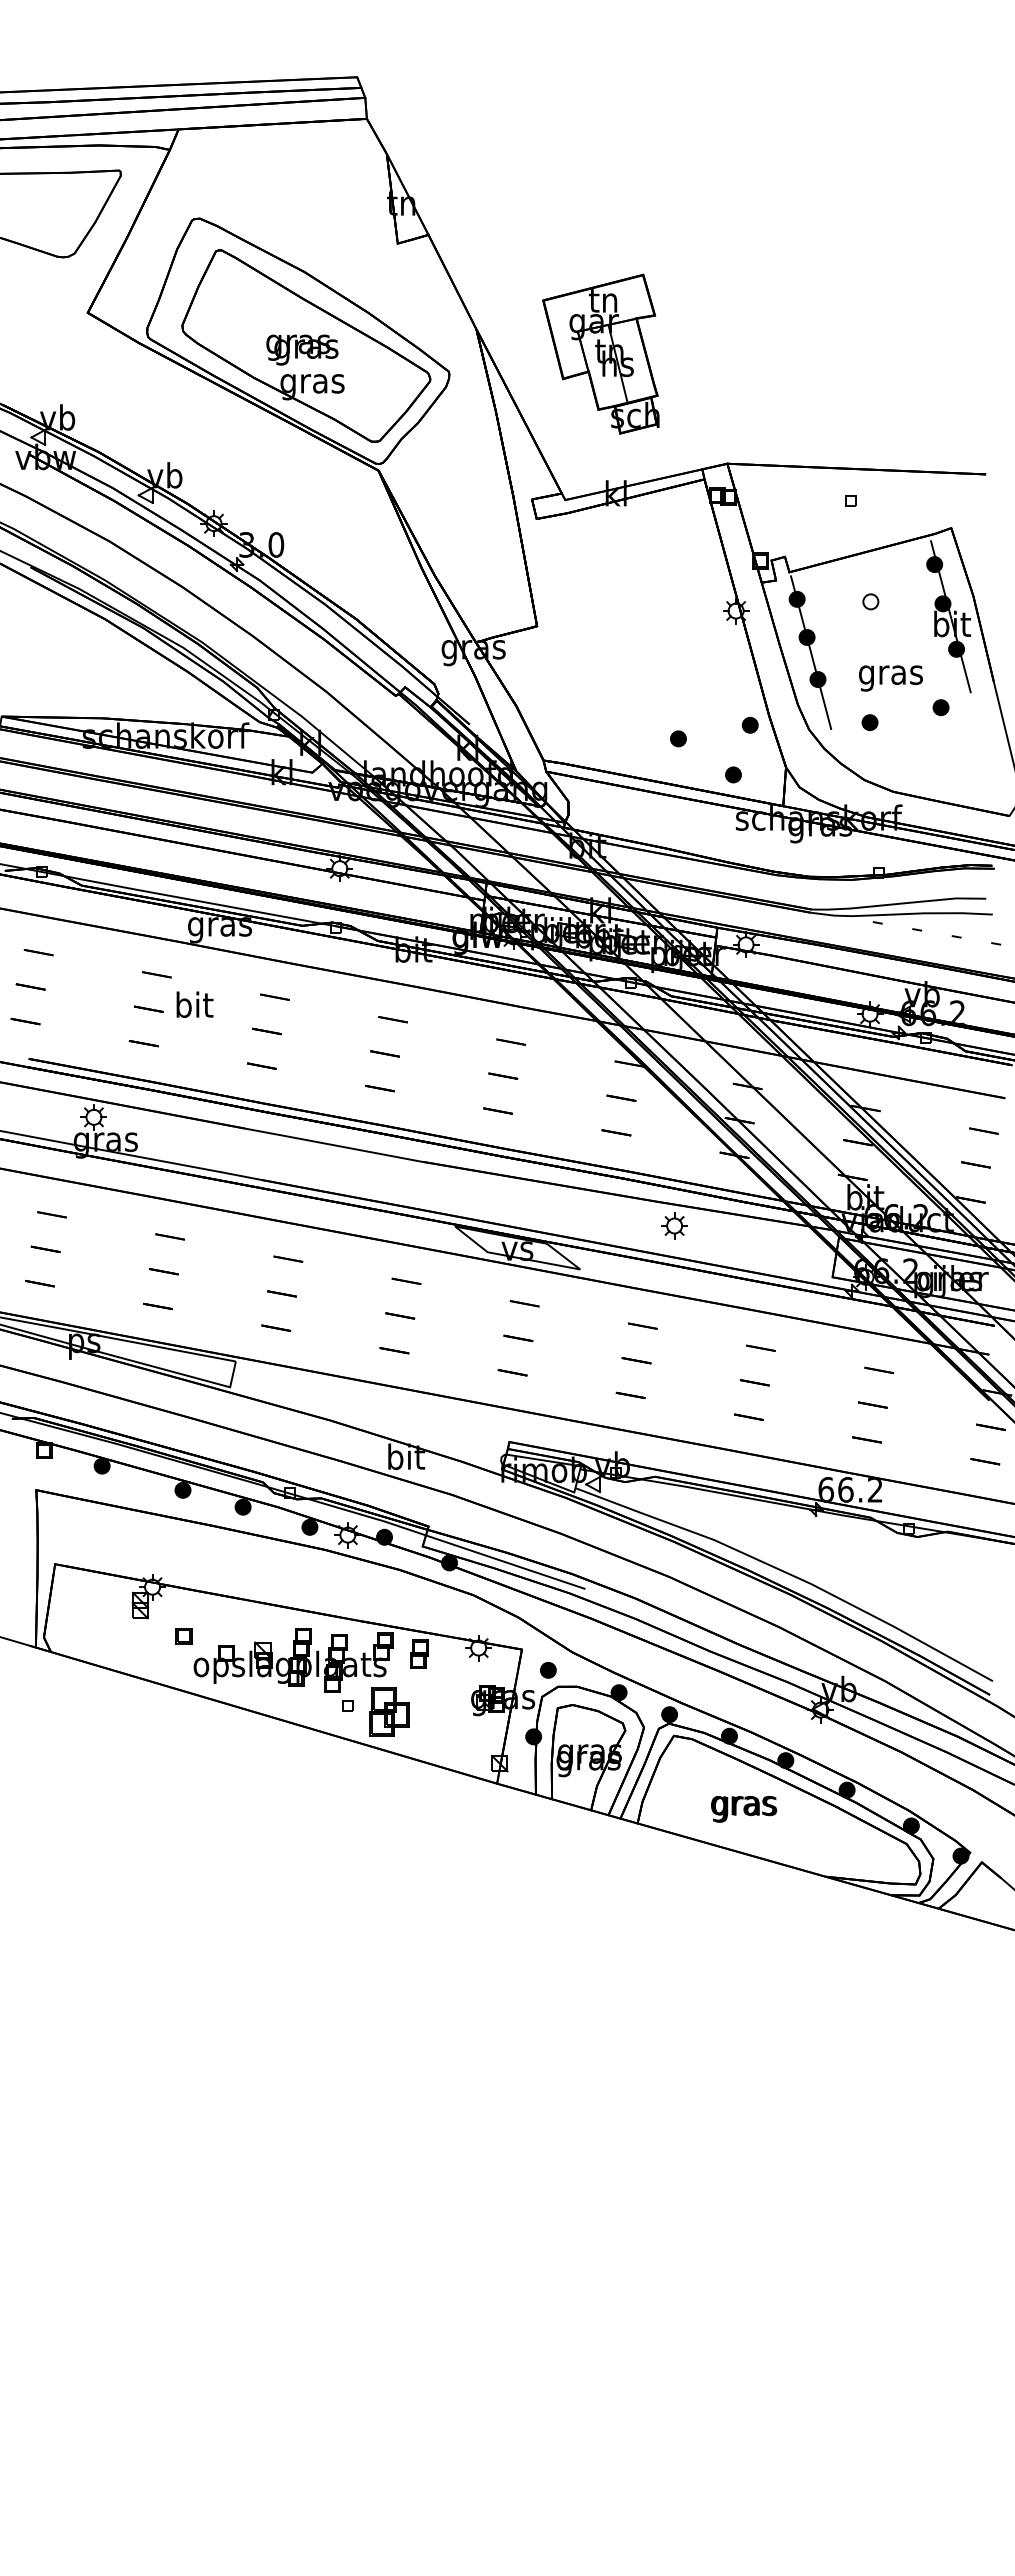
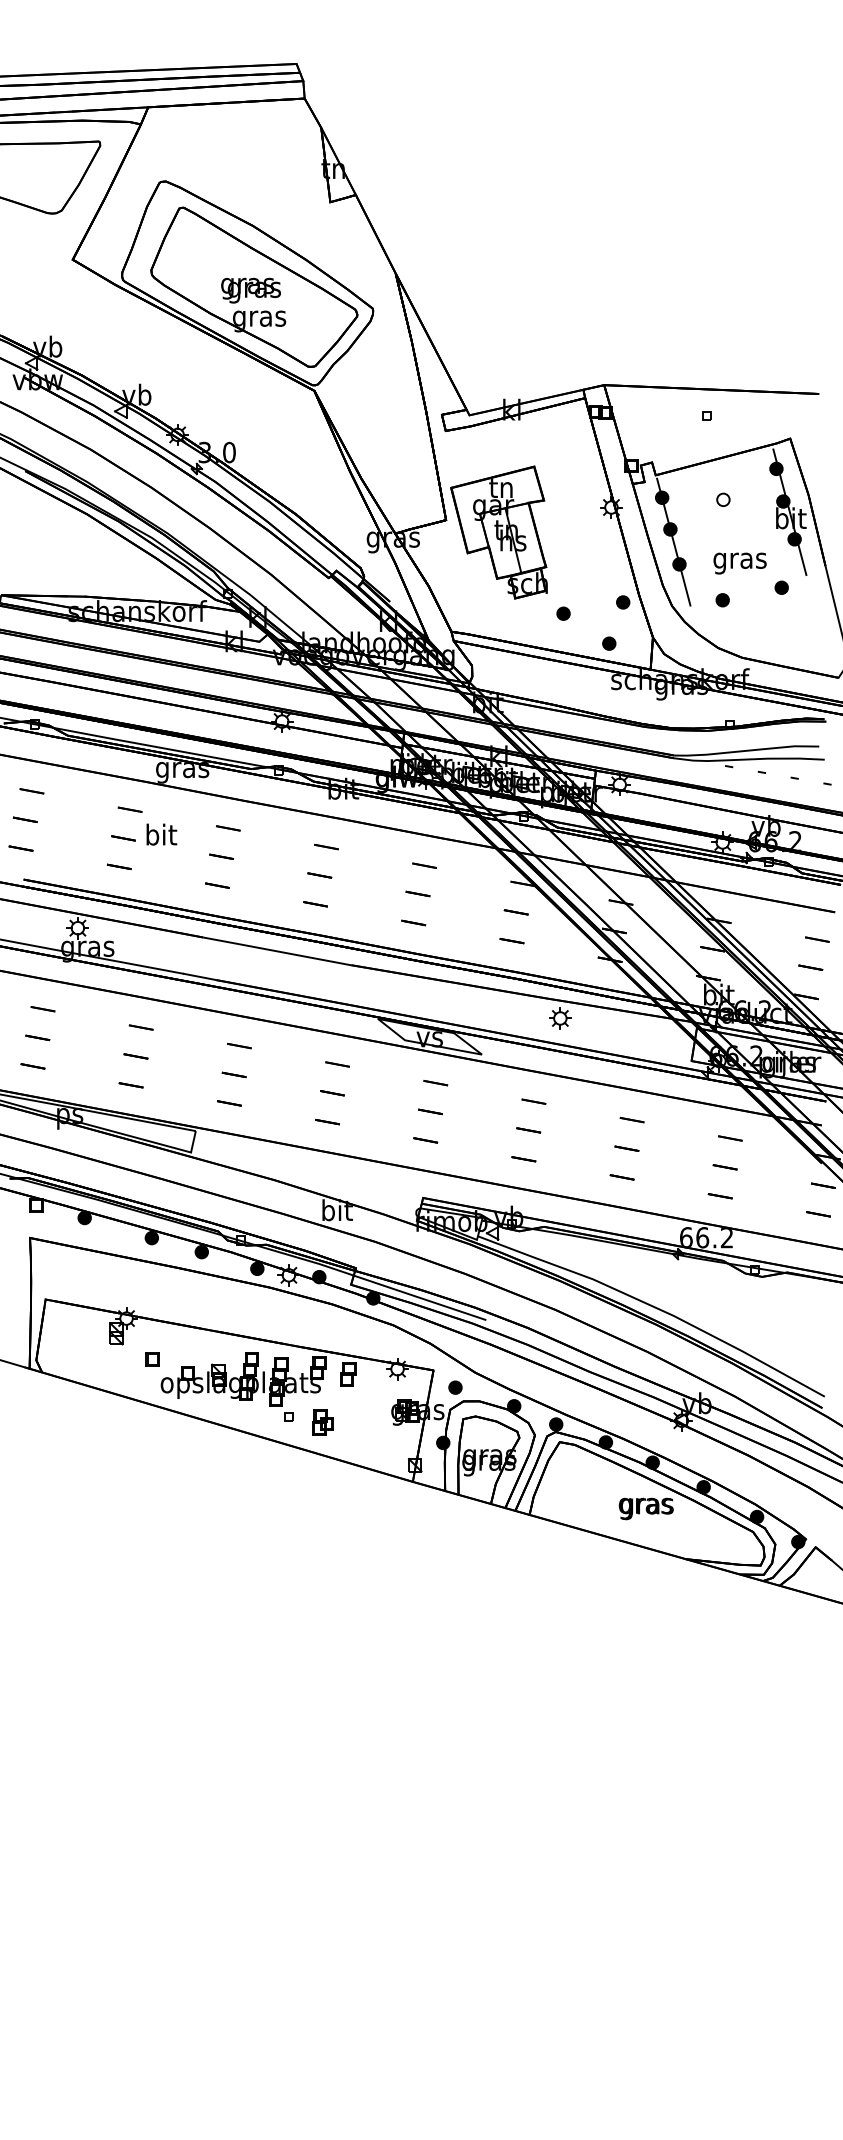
part: (600, 353) -> (498, 531), moved
part: (389, 1711) -> (323, 1421), size x0.62
text: (744, 1809) -> (646, 1509), moved

